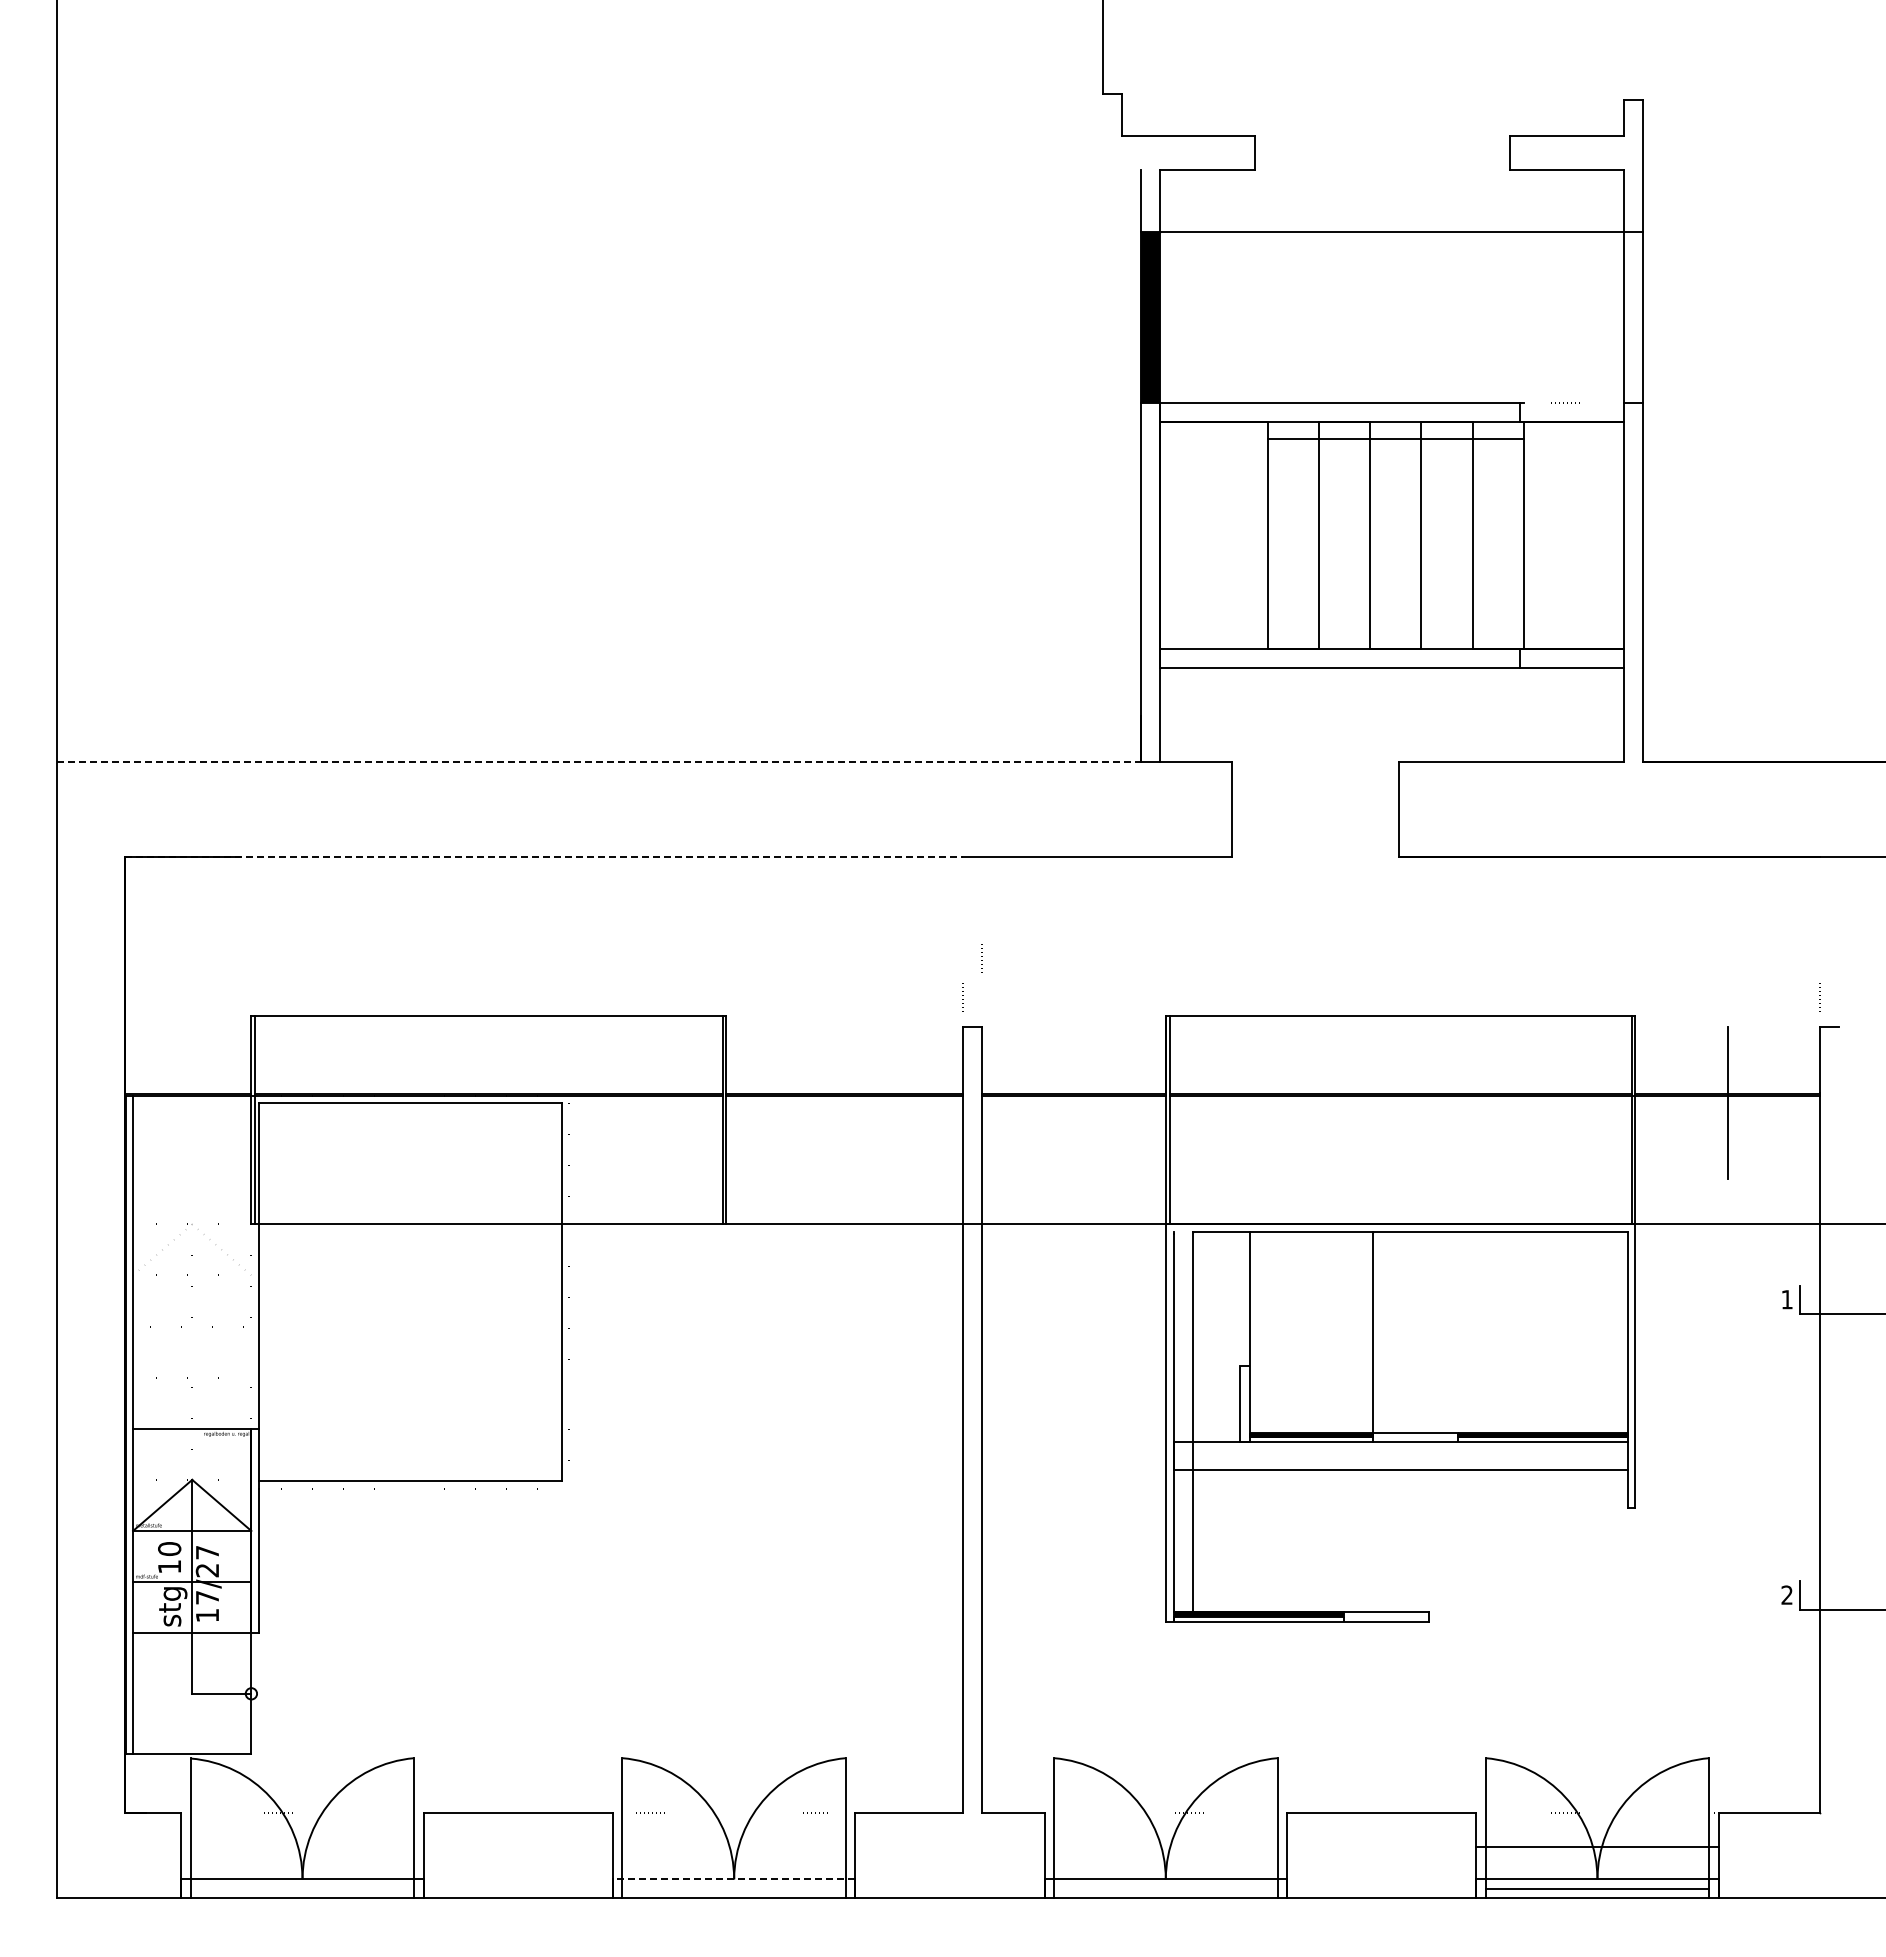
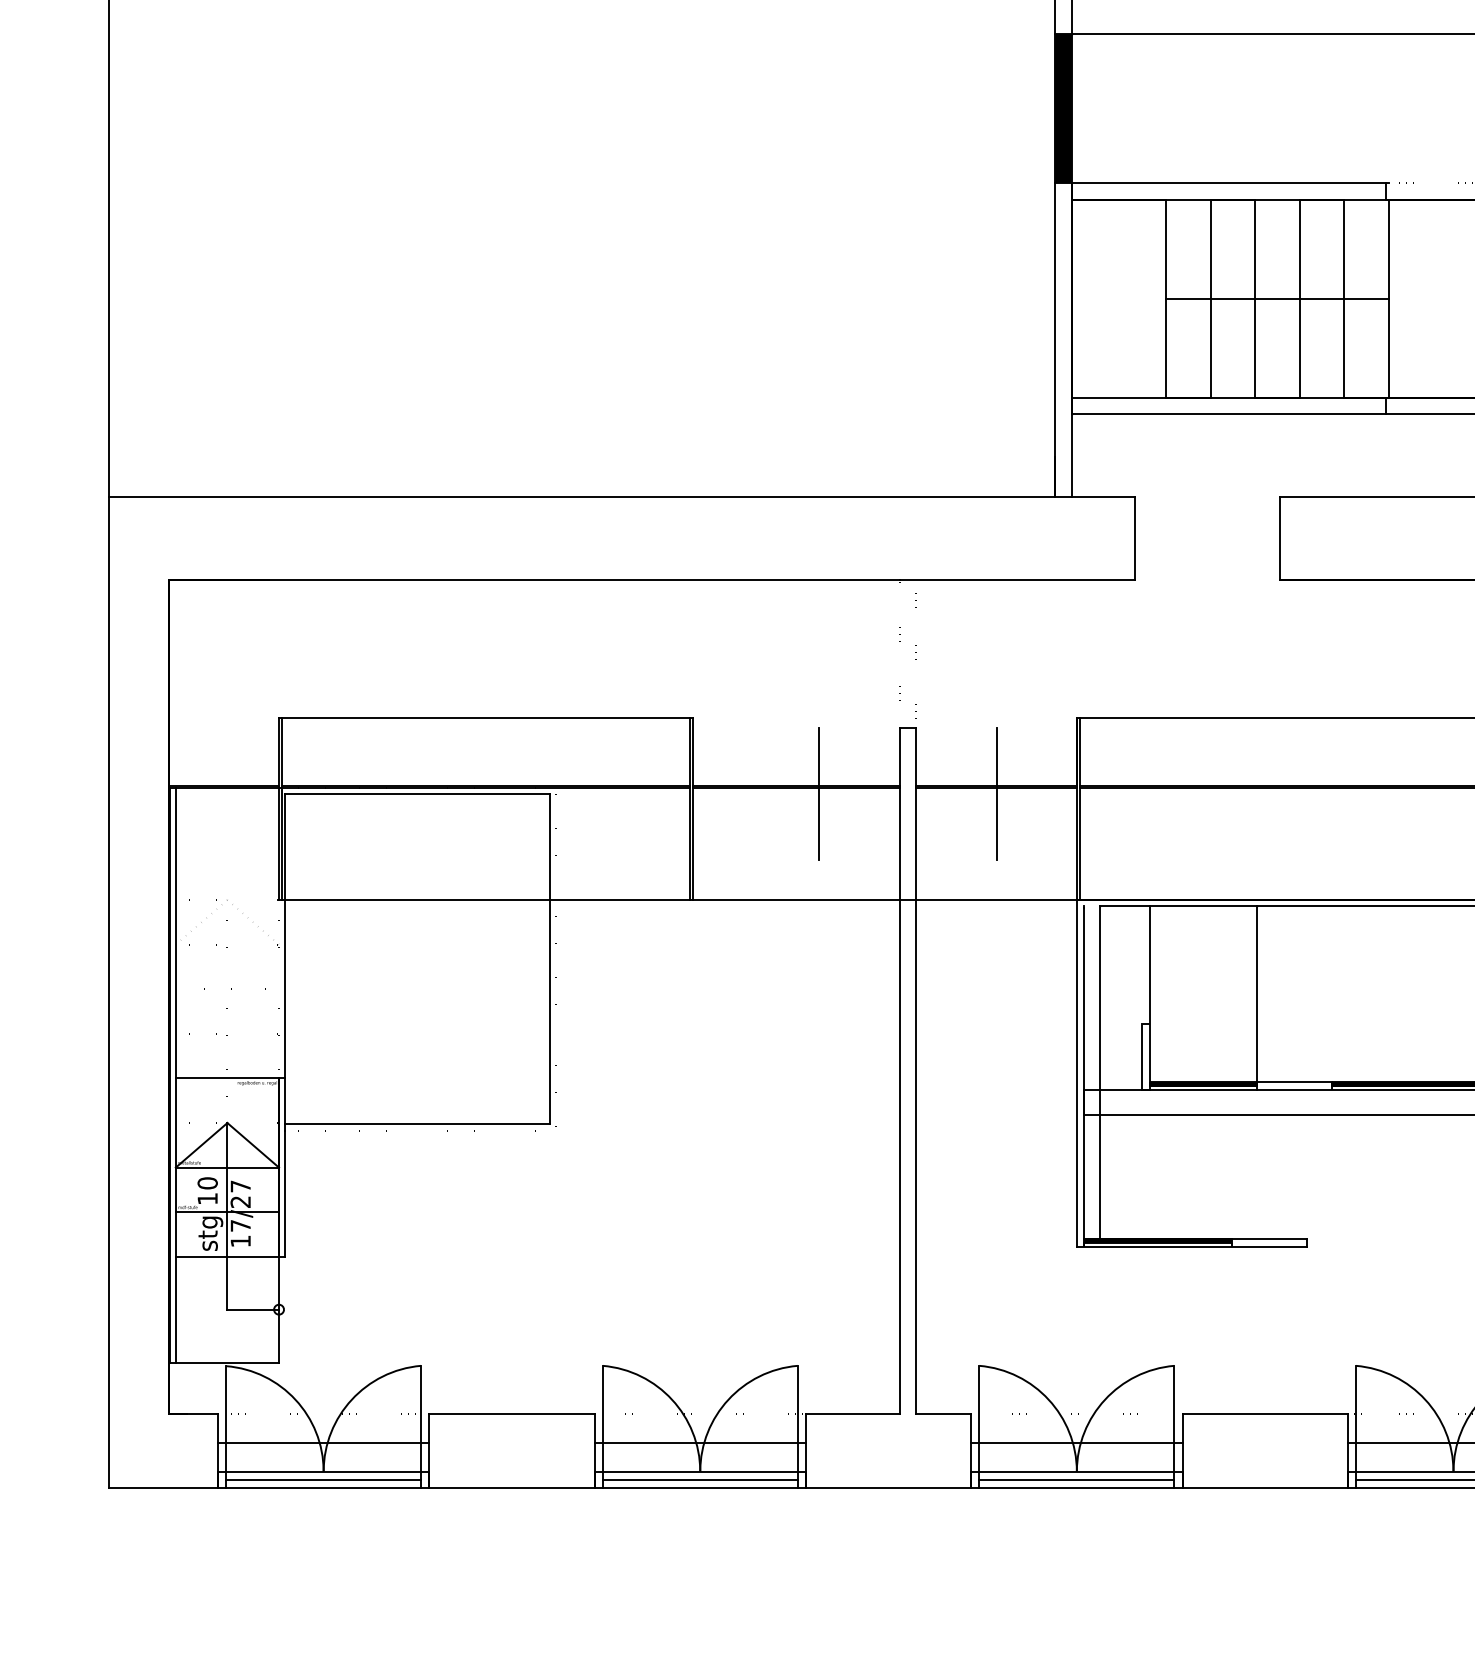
line: (1395, 439) -> (1277, 299), moved
line: (599, 762) -> (582, 497), dashed -> solid
line: (543, 857) -> (533, 580), dashed -> solid
line: (870, 1102) -> (819, 793), added
line: (1074, 1102) -> (997, 793), added
line: (302, 1847) -> (323, 1443), added
line: (734, 1847) -> (700, 1443), added
line: (1165, 1847) -> (1076, 1443), added
line: (733, 1879) -> (699, 1471), dashed -> solid
line: (302, 1888) -> (323, 1479), added
line: (733, 1888) -> (699, 1479), added
line: (1165, 1888) -> (1076, 1479), added

